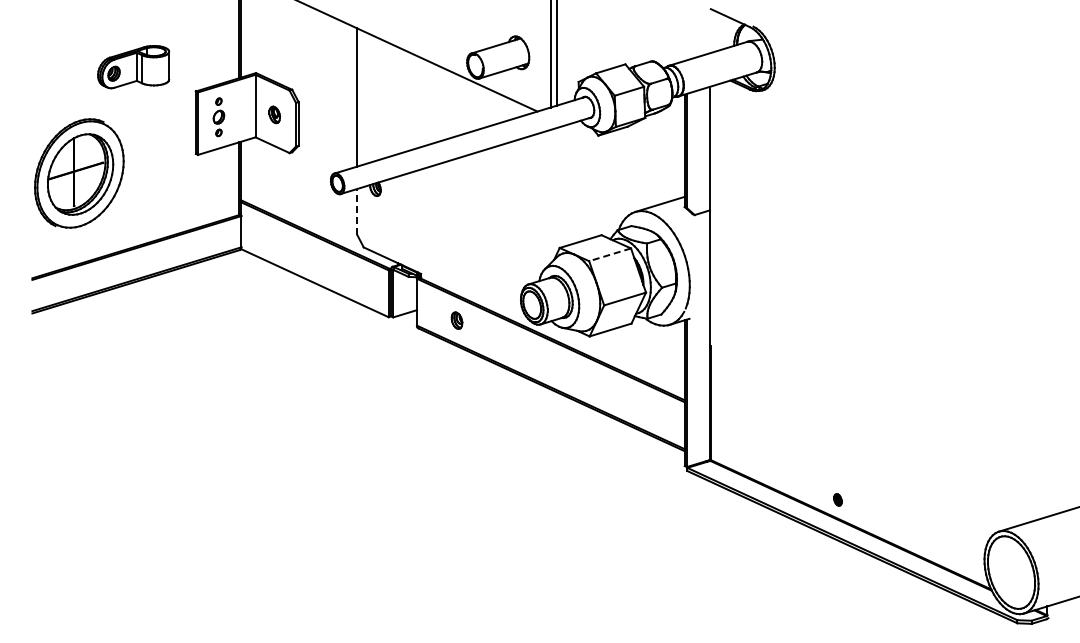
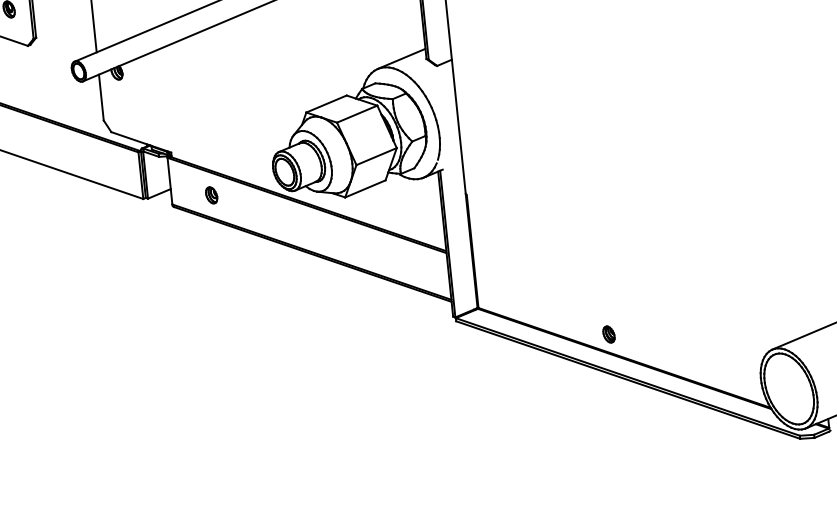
line: (357, 211) -> (101, 97), dashed -> solid
line: (610, 254) -> (357, 113), dashed -> solid
part: (837, 499) -> (608, 334), size x1.43

